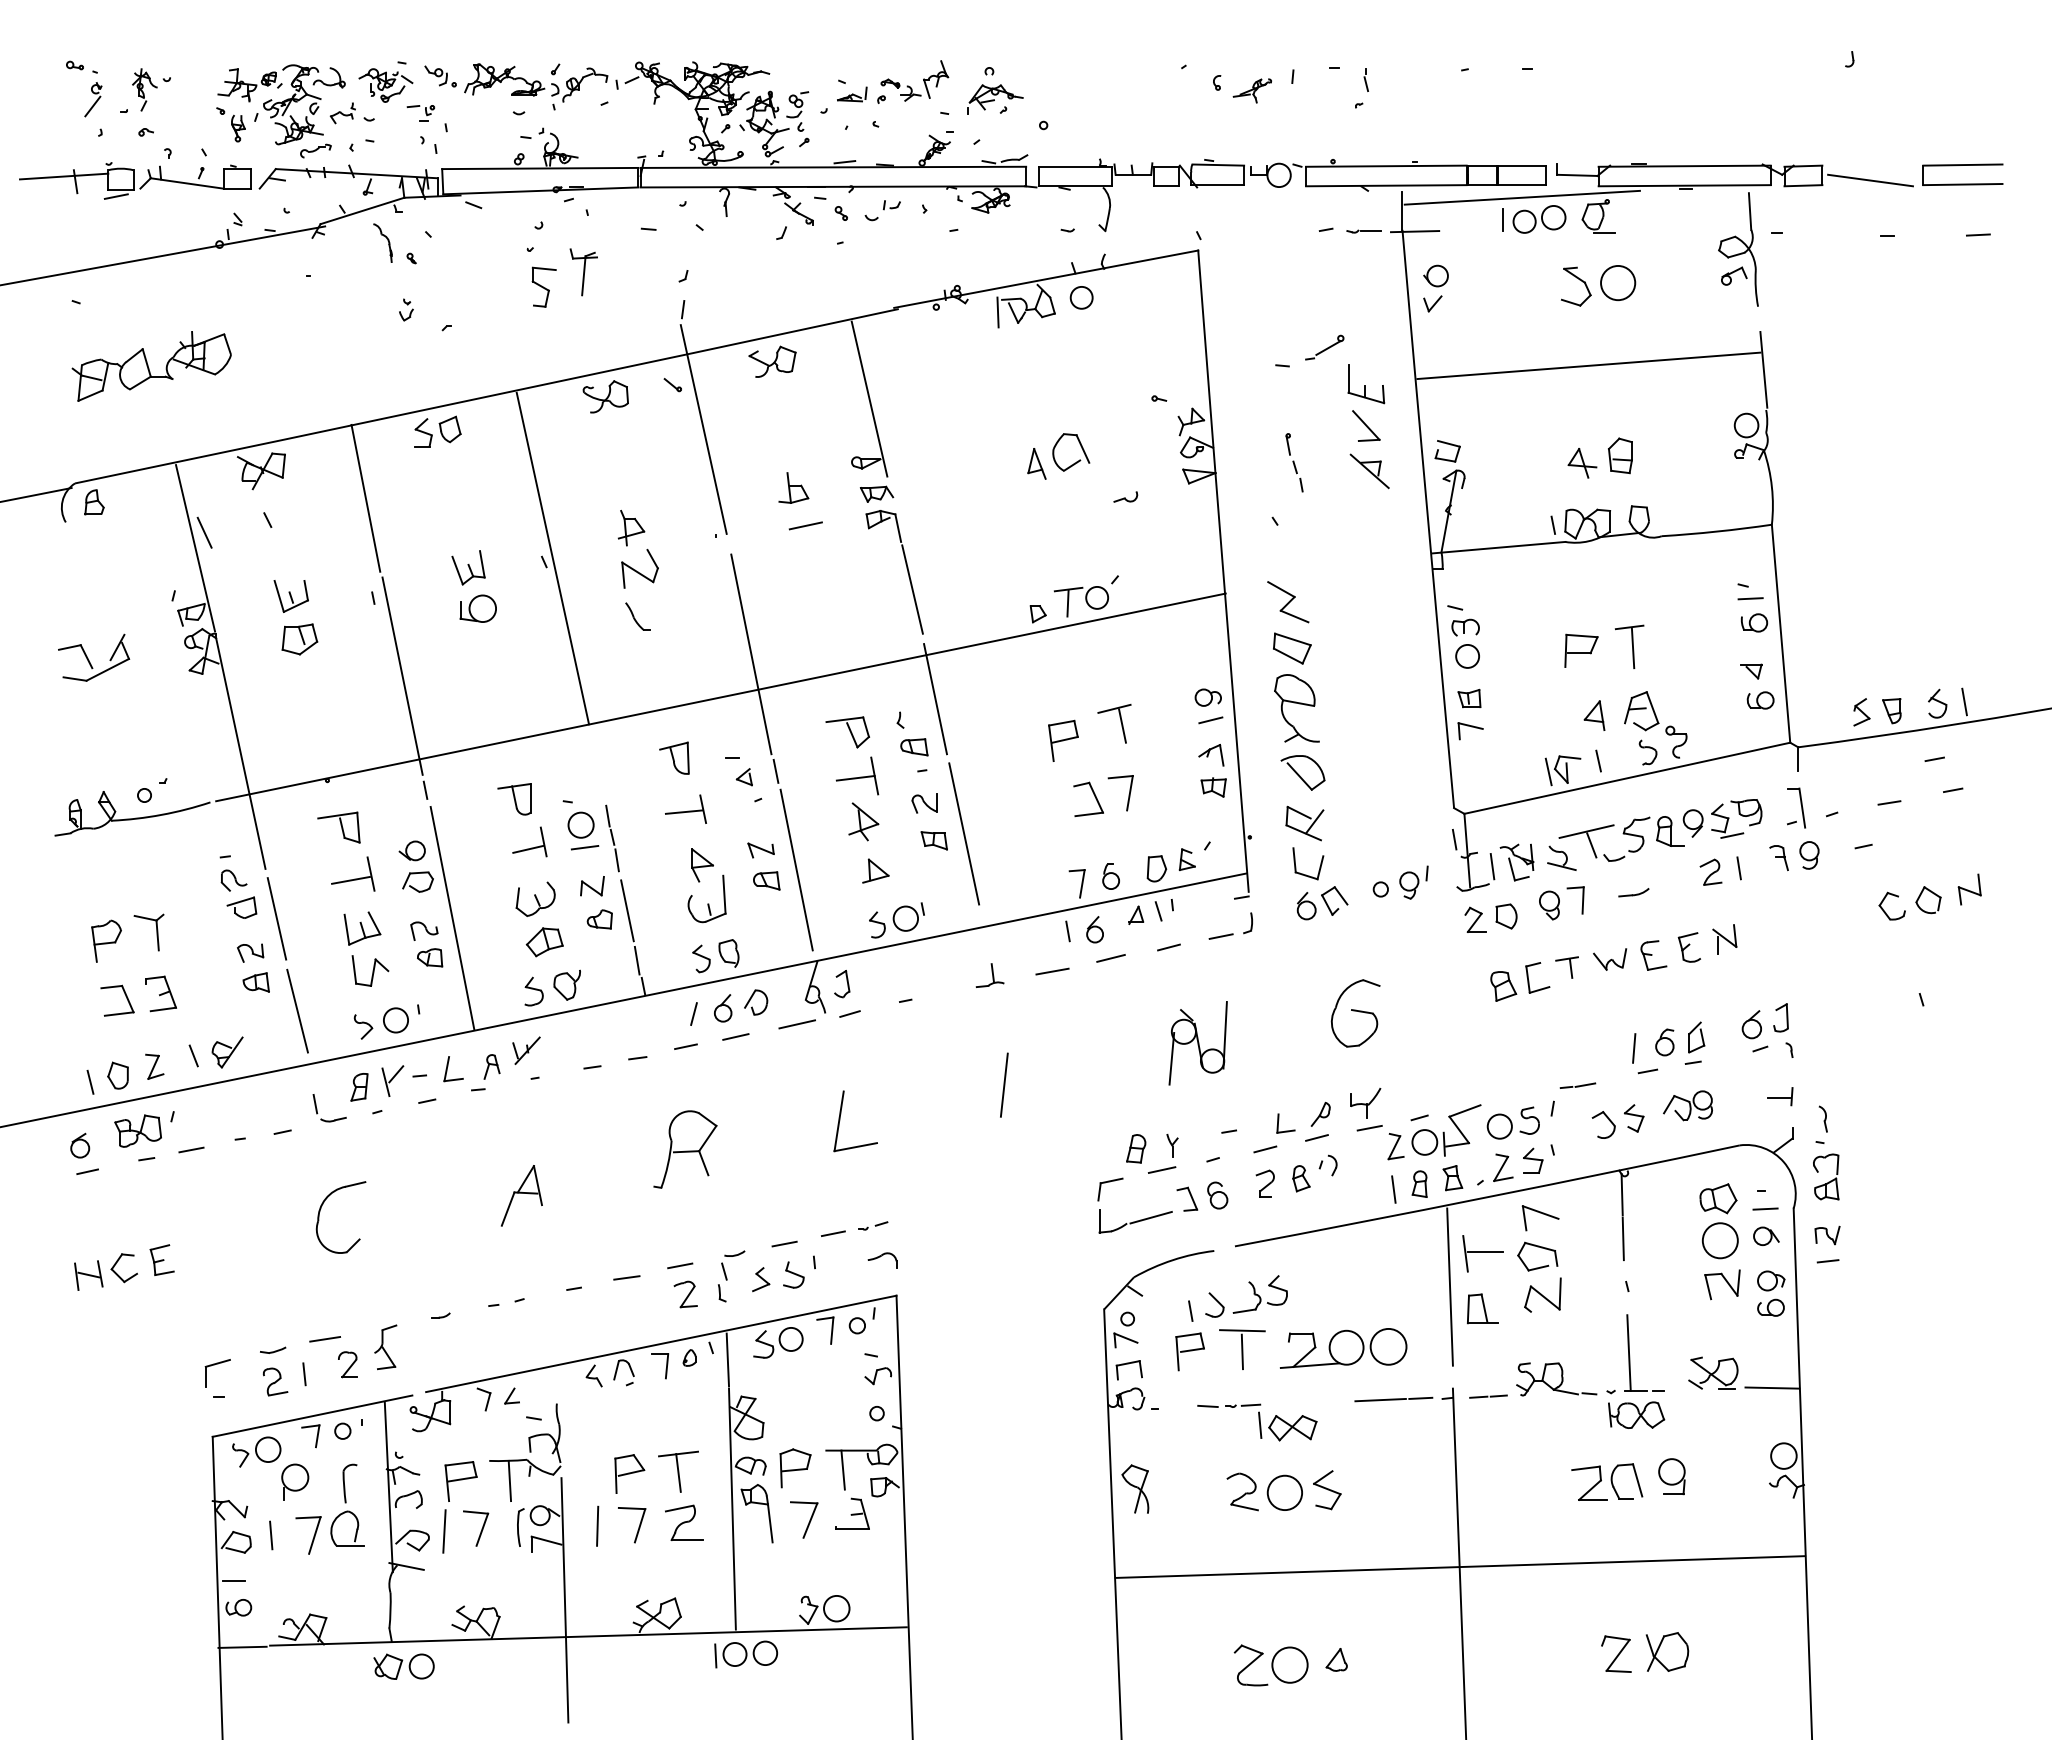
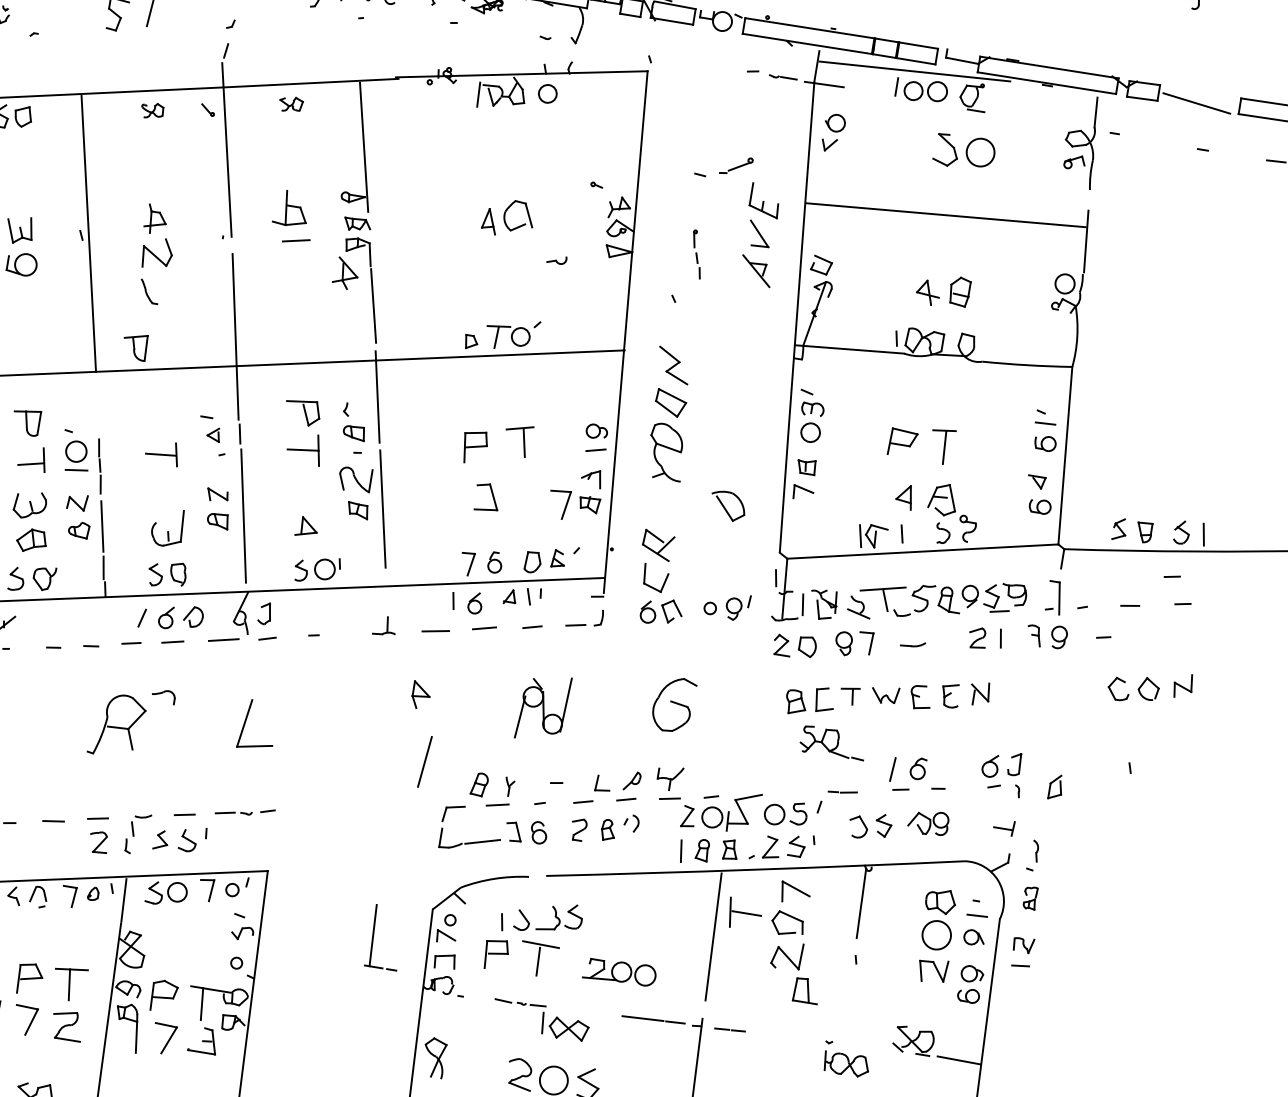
part: (772, 361) -> (291, 104), size x0.6
part: (605, 396) -> (152, 110), size x0.6
part: (793, 487) -> (291, 208), size x1.4
part: (674, 757) -> (135, 346), moved
part: (1302, 772) -> (727, 505), moved
part: (1128, 794) -> (565, 506), moved
part: (924, 803) -> (355, 479), size x1.6
part: (863, 821) -> (345, 273), moved
part: (702, 865) -> (421, 695), moved
part: (1696, 1037) -> (1055, 787), moved
line: (1004, 1084) -> (425, 761), moved
part: (1826, 1176) -> (1030, 897), size x0.6
part: (873, 1225) -> (258, 811), size x1.4
part: (882, 1260) -> (163, 696), moved
part: (1482, 1308) -> (806, 990), moved
part: (1343, 1348) -> (619, 972), size x0.7
part: (1630, 1355) -> (374, 937), moved
part: (1556, 1379) -> (833, 743), moved

